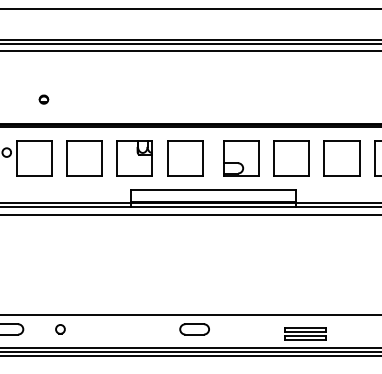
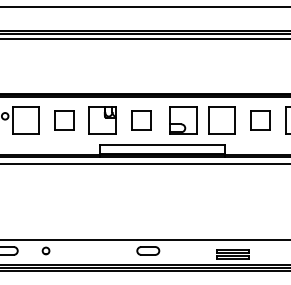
part: (43, 99) -> (33, 75), removed
part: (84, 158) -> (64, 120), size x0.7
part: (185, 158) -> (141, 120), size x0.7
part: (341, 158) -> (260, 120), size x0.7

